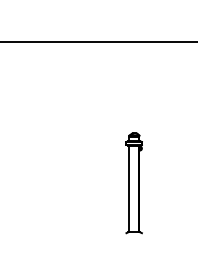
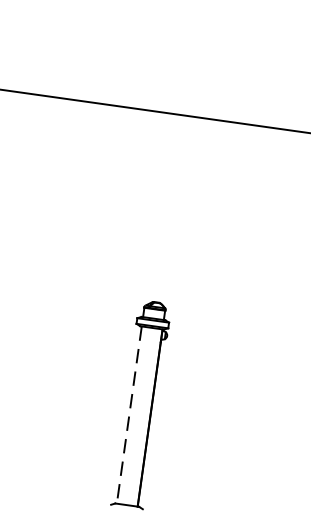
line: (129, 189) -> (129, 416), solid -> dashed

